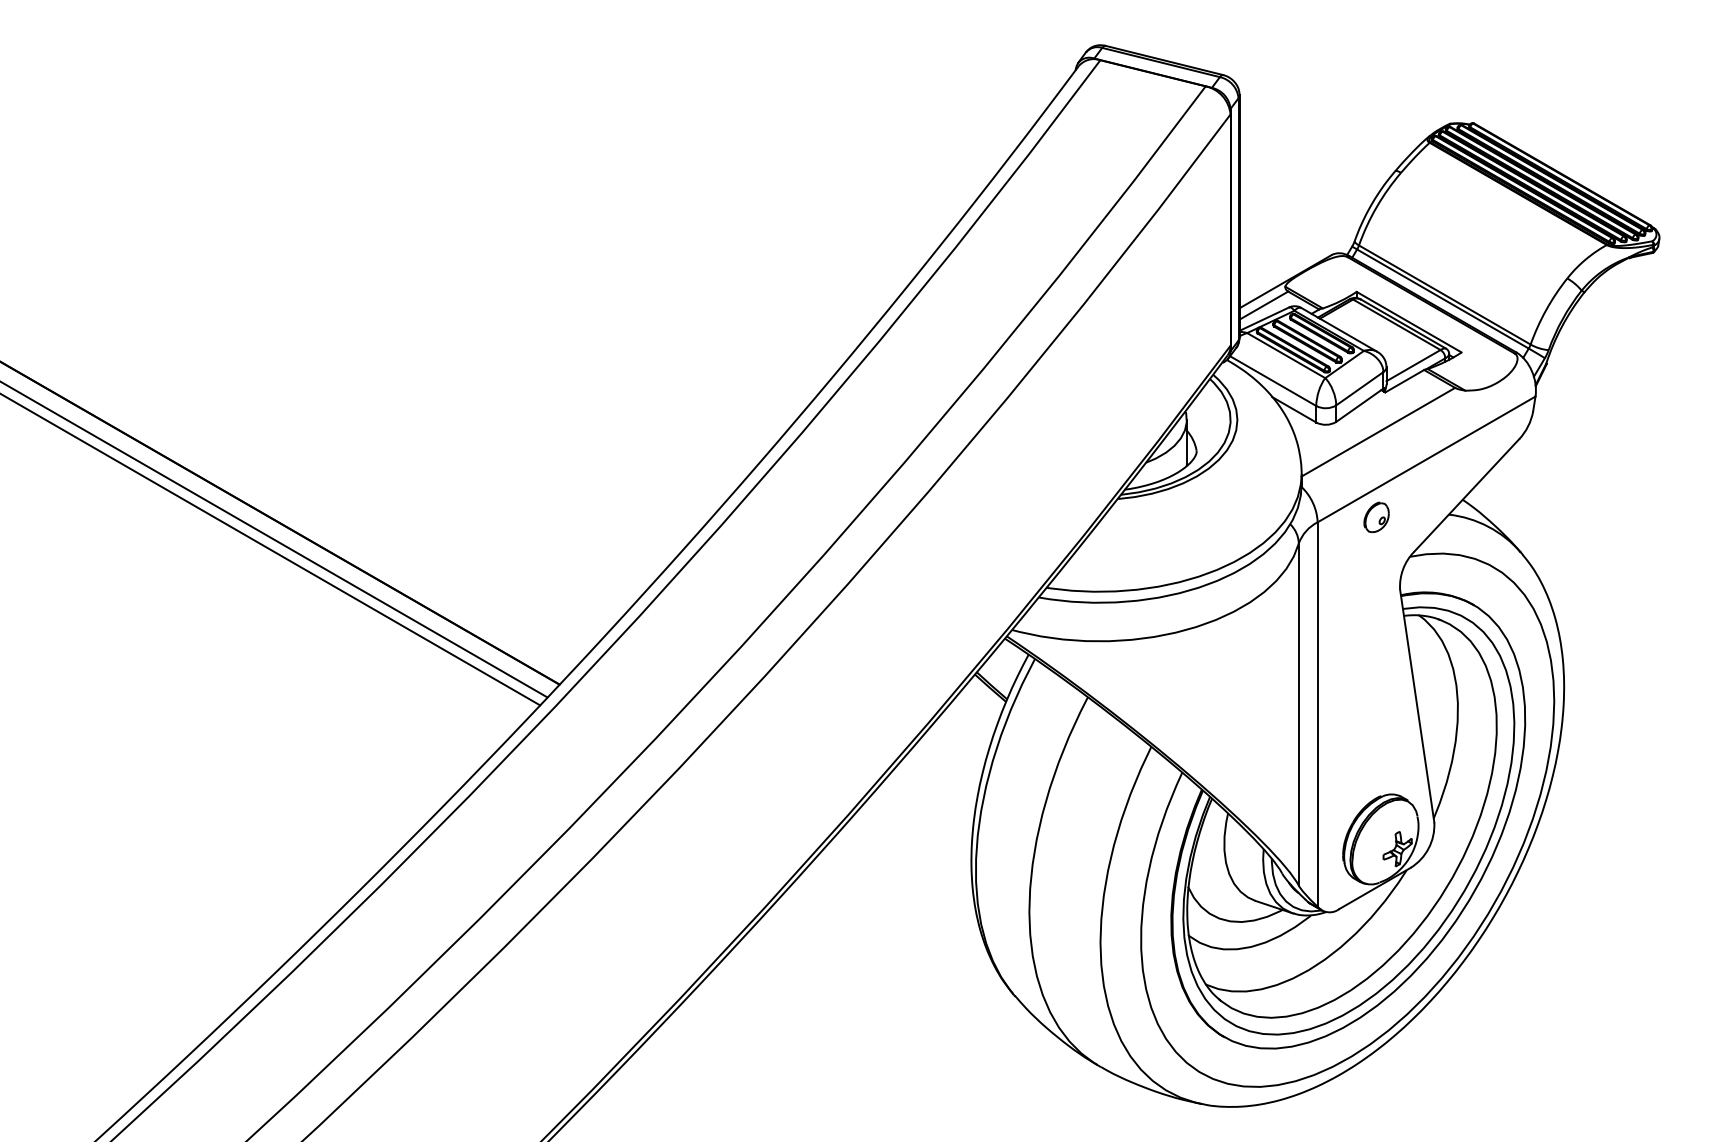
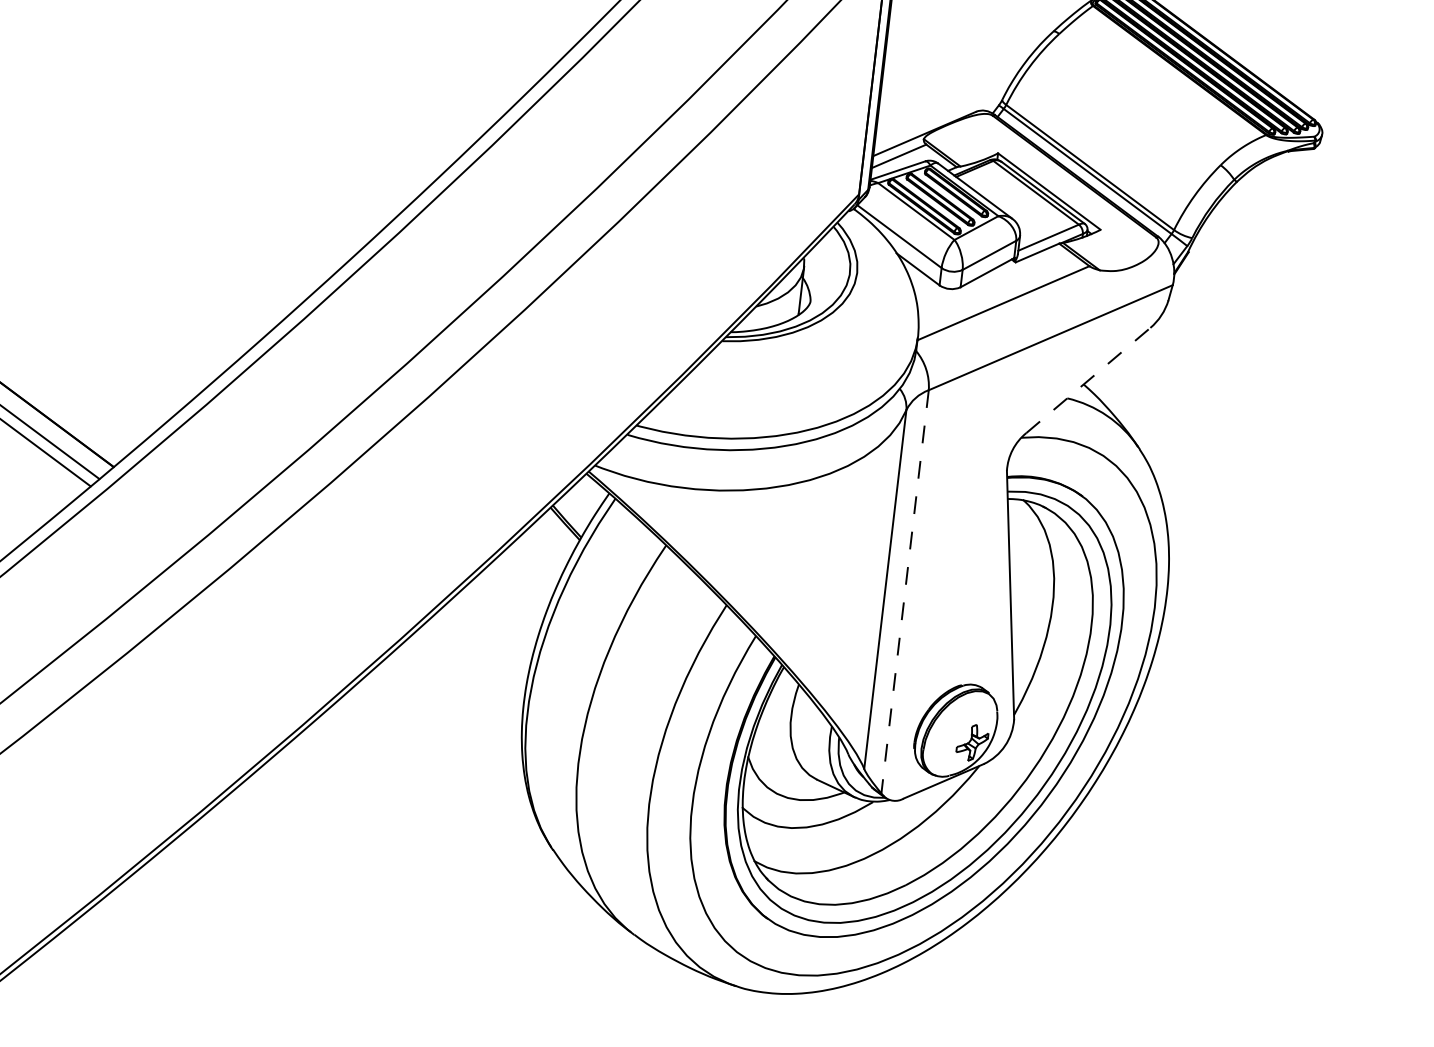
line: (1466, 495) -> (1088, 380), solid -> dashed
part: (1376, 517) -> (991, 392), removed
line: (1317, 715) -> (904, 592), solid -> dashed

